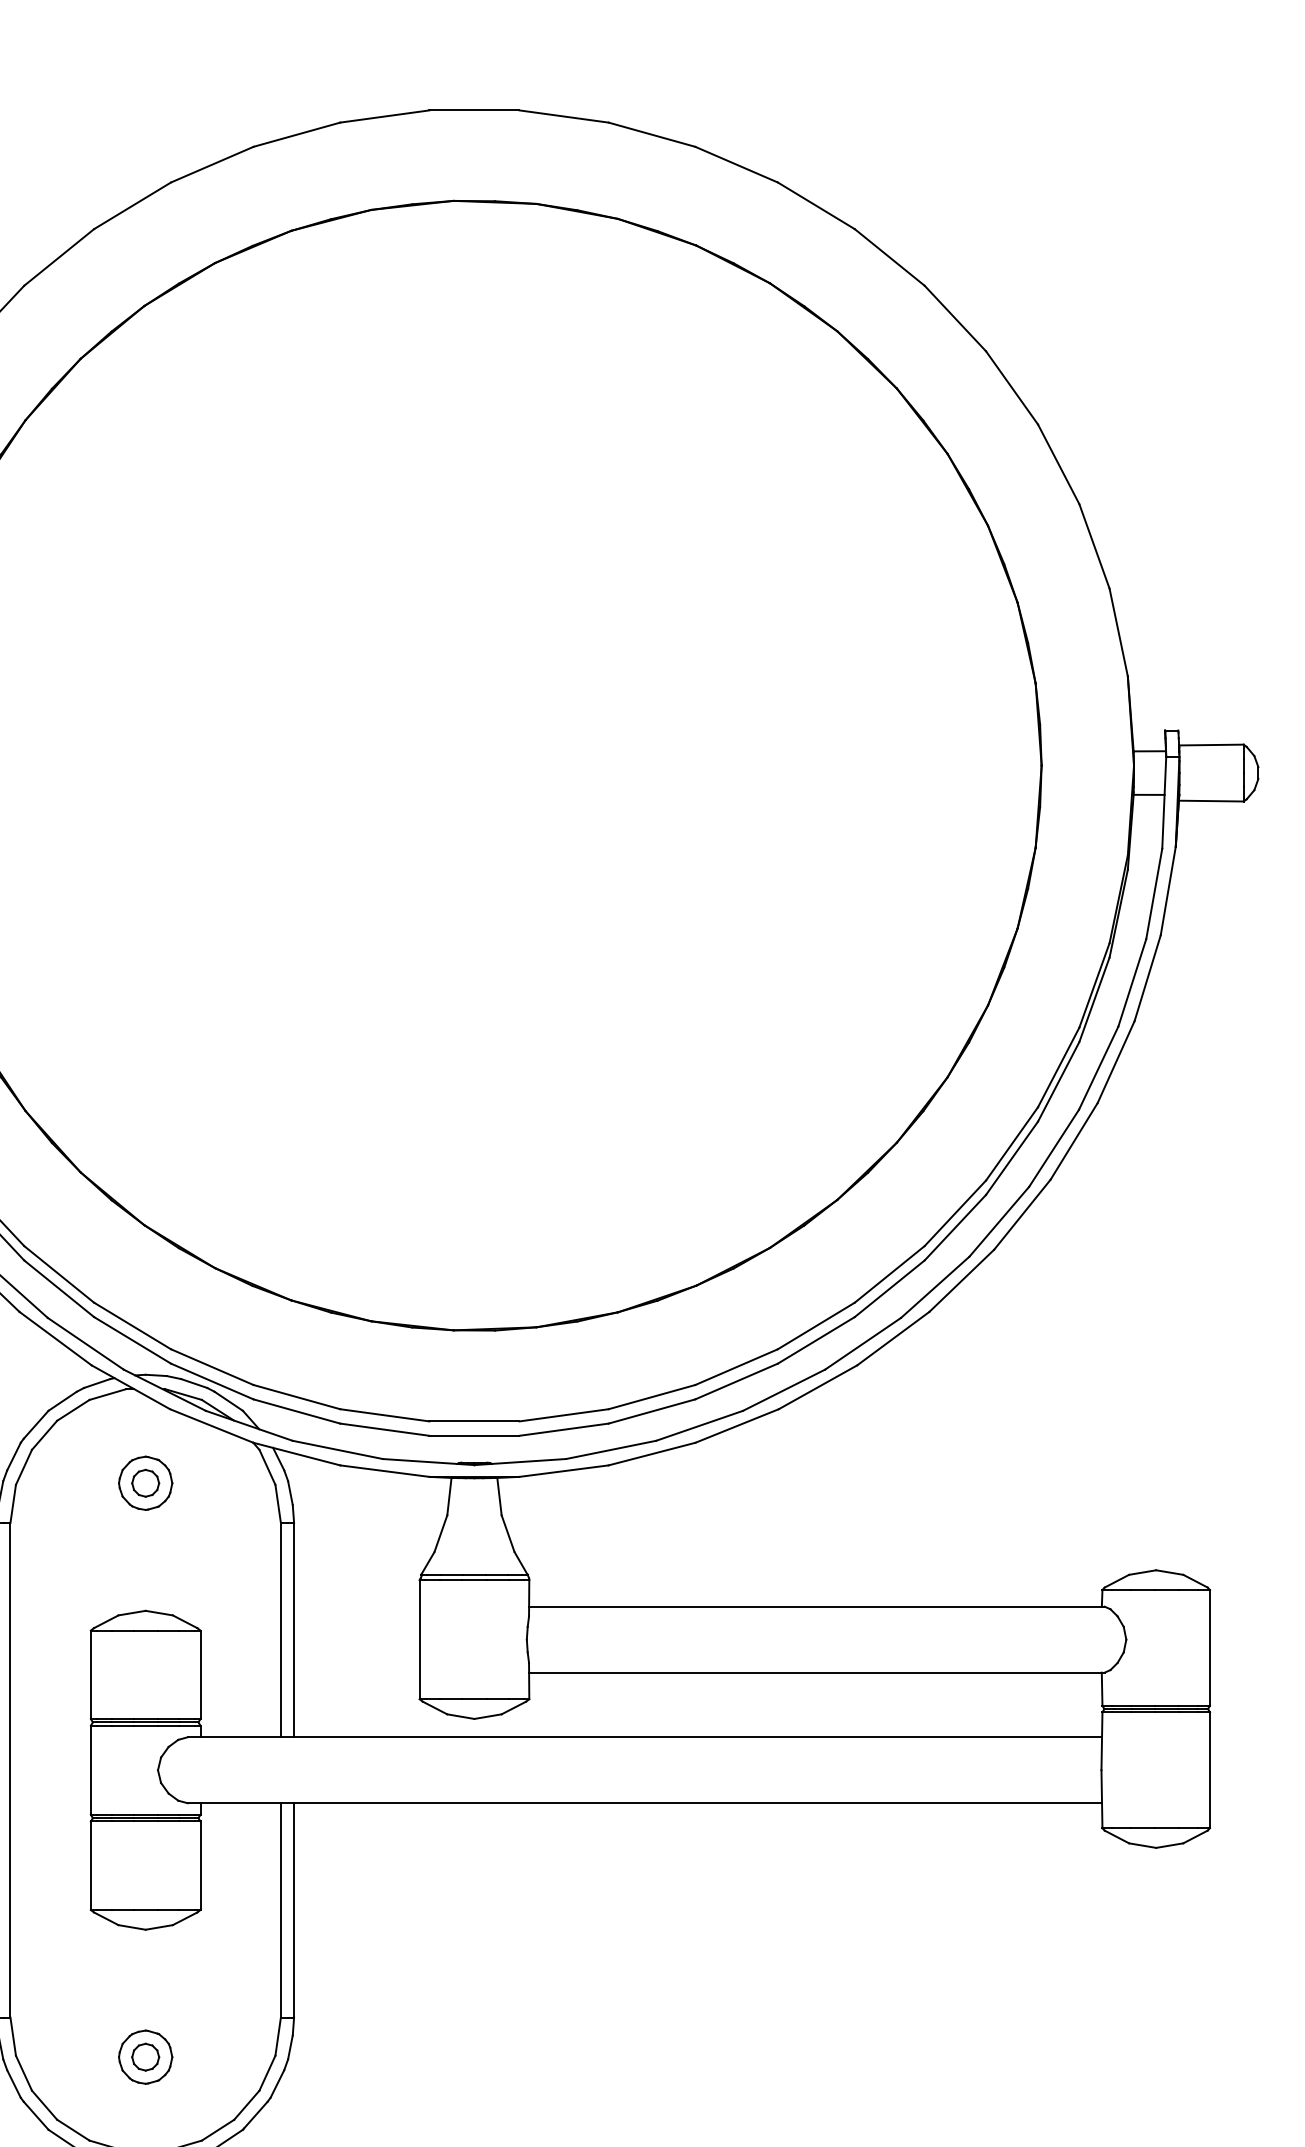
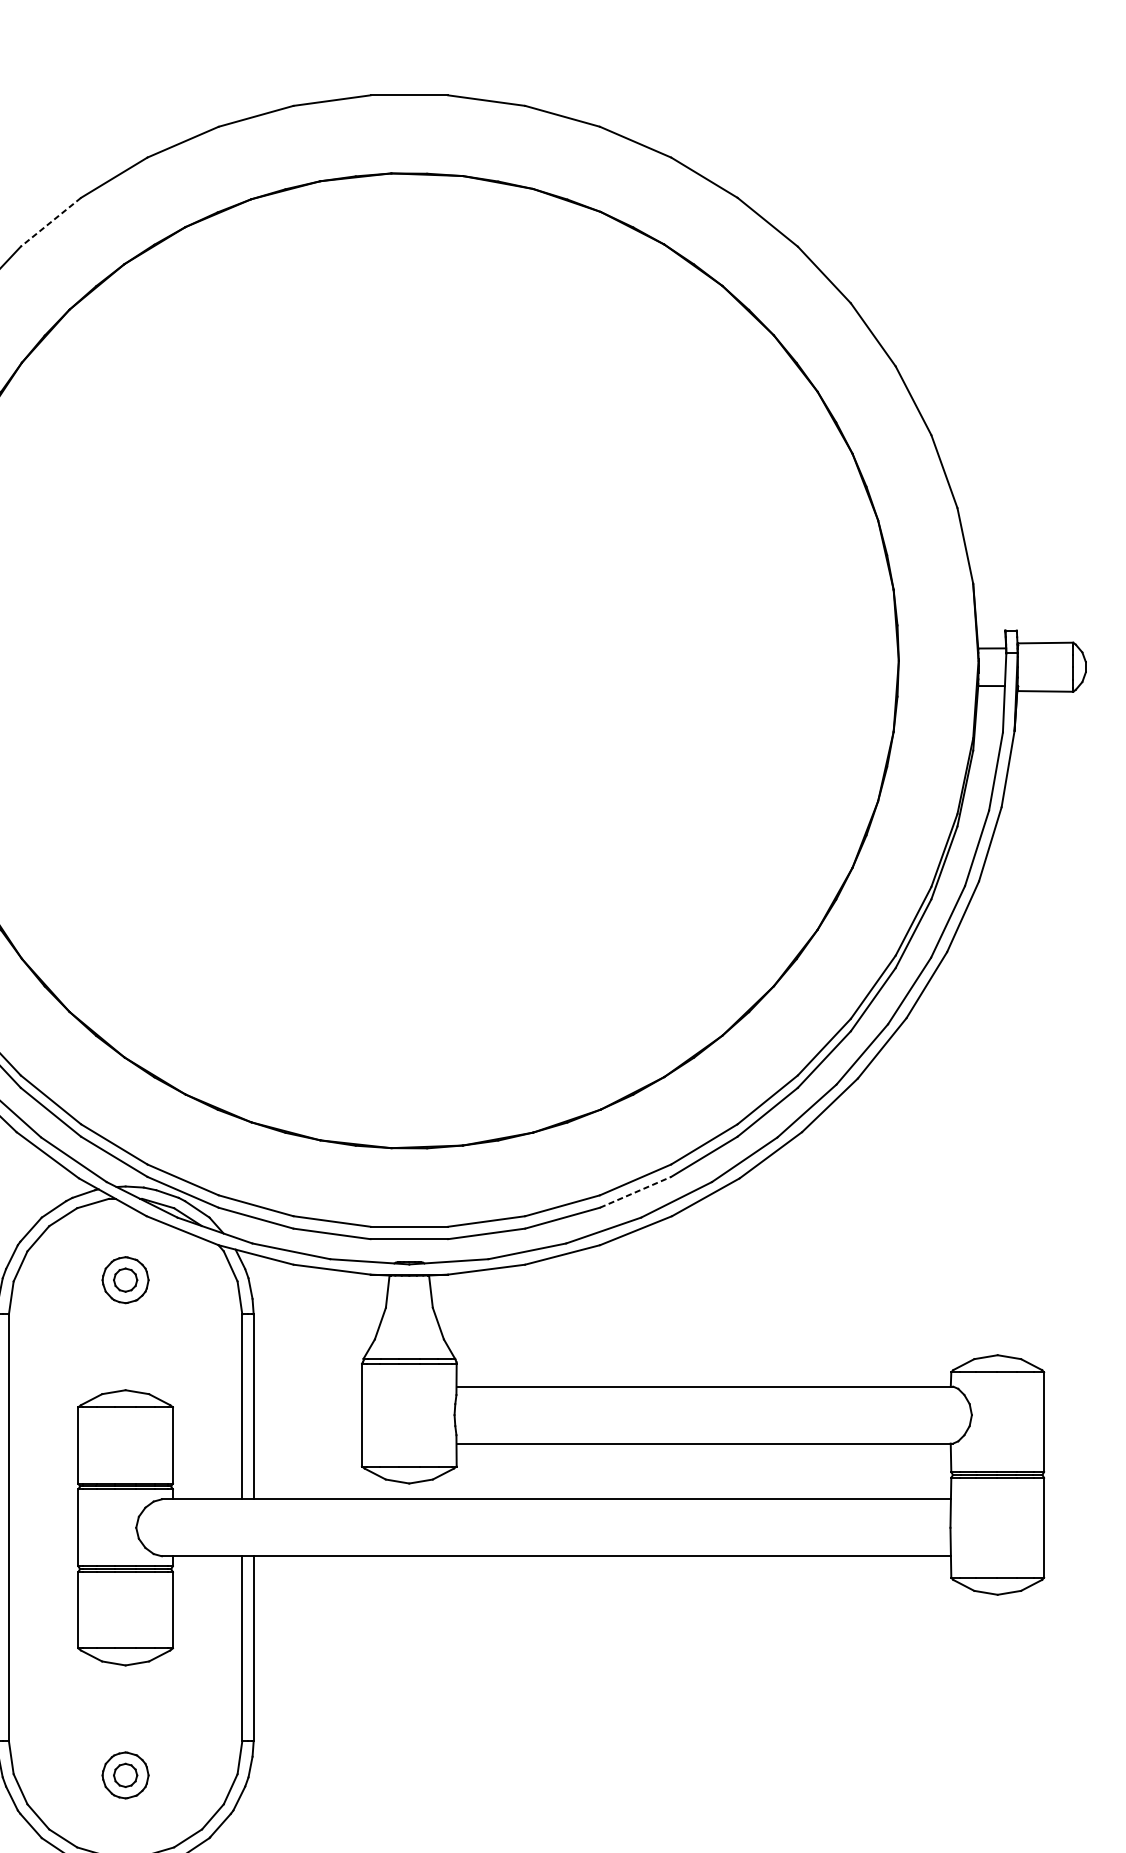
line: (59, 257) -> (51, 222), solid -> dashed
line: (736, 1381) -> (635, 1192), solid -> dashed

